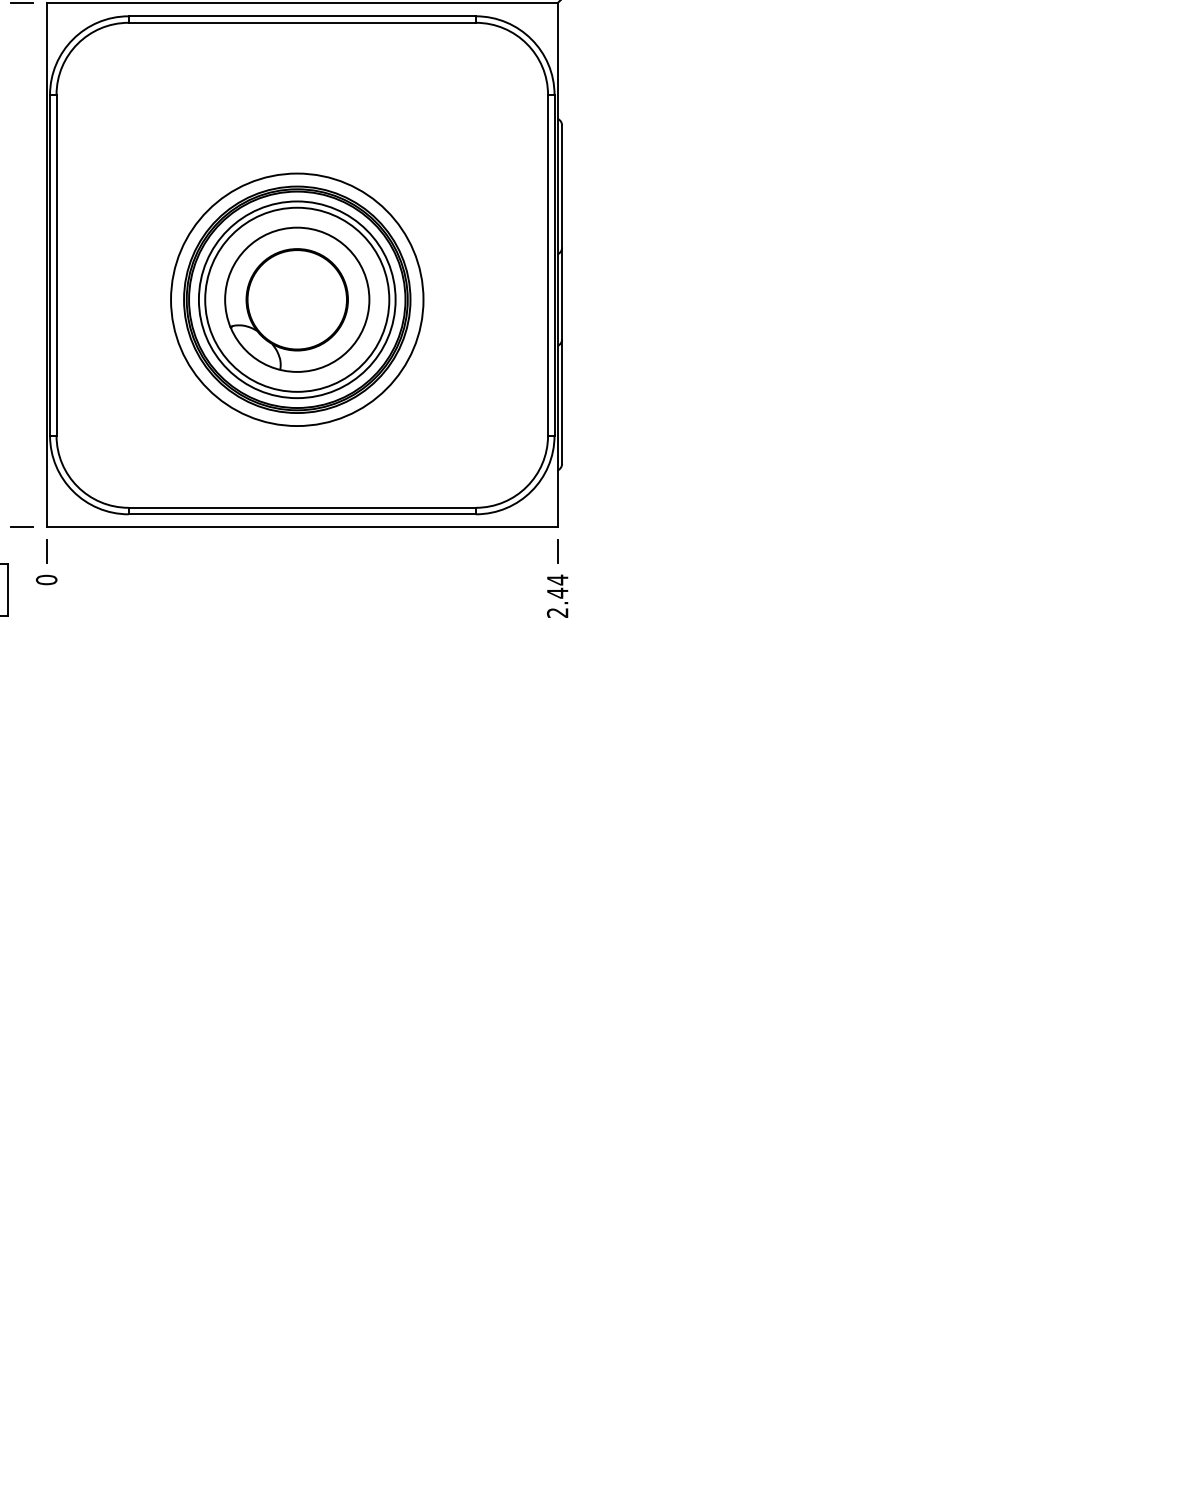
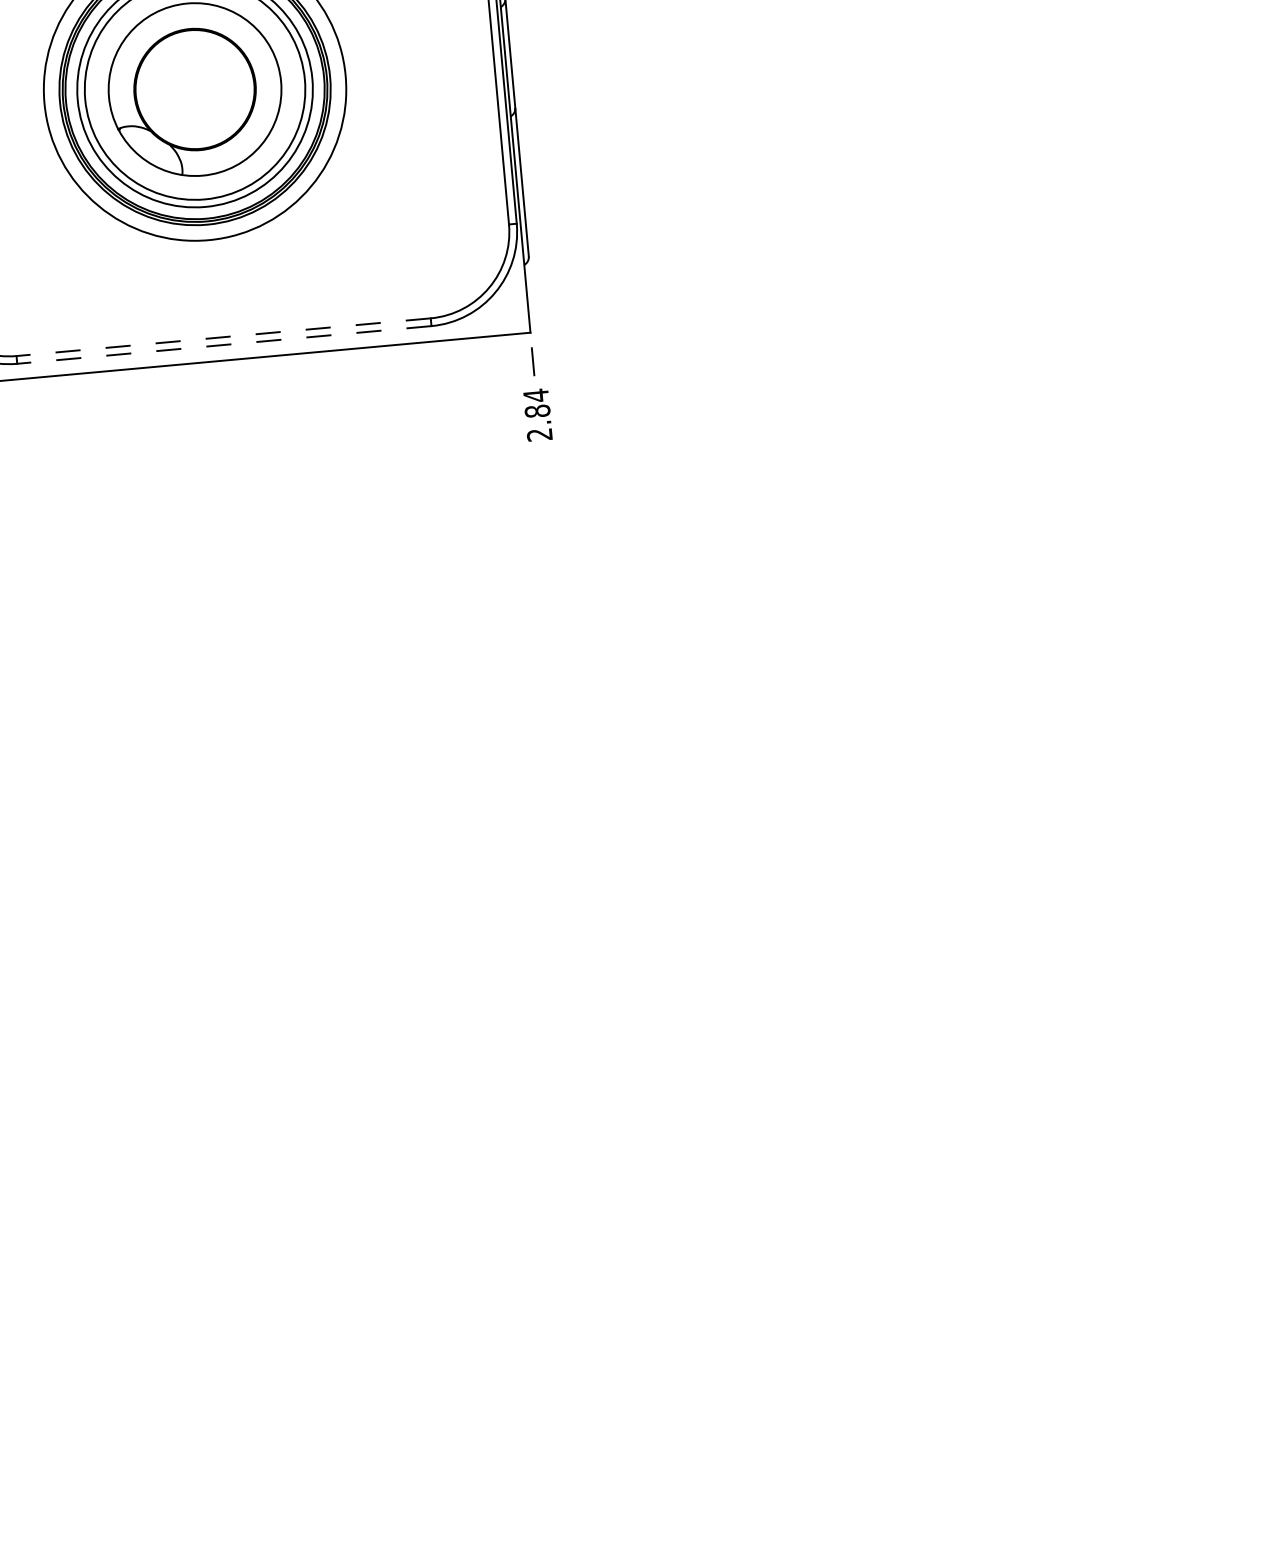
line: (302, 507) -> (223, 336), solid -> dashed
line: (302, 514) -> (224, 345), solid -> dashed
text: (557, 592) -> (537, 410), 2.44 -> 2.84

